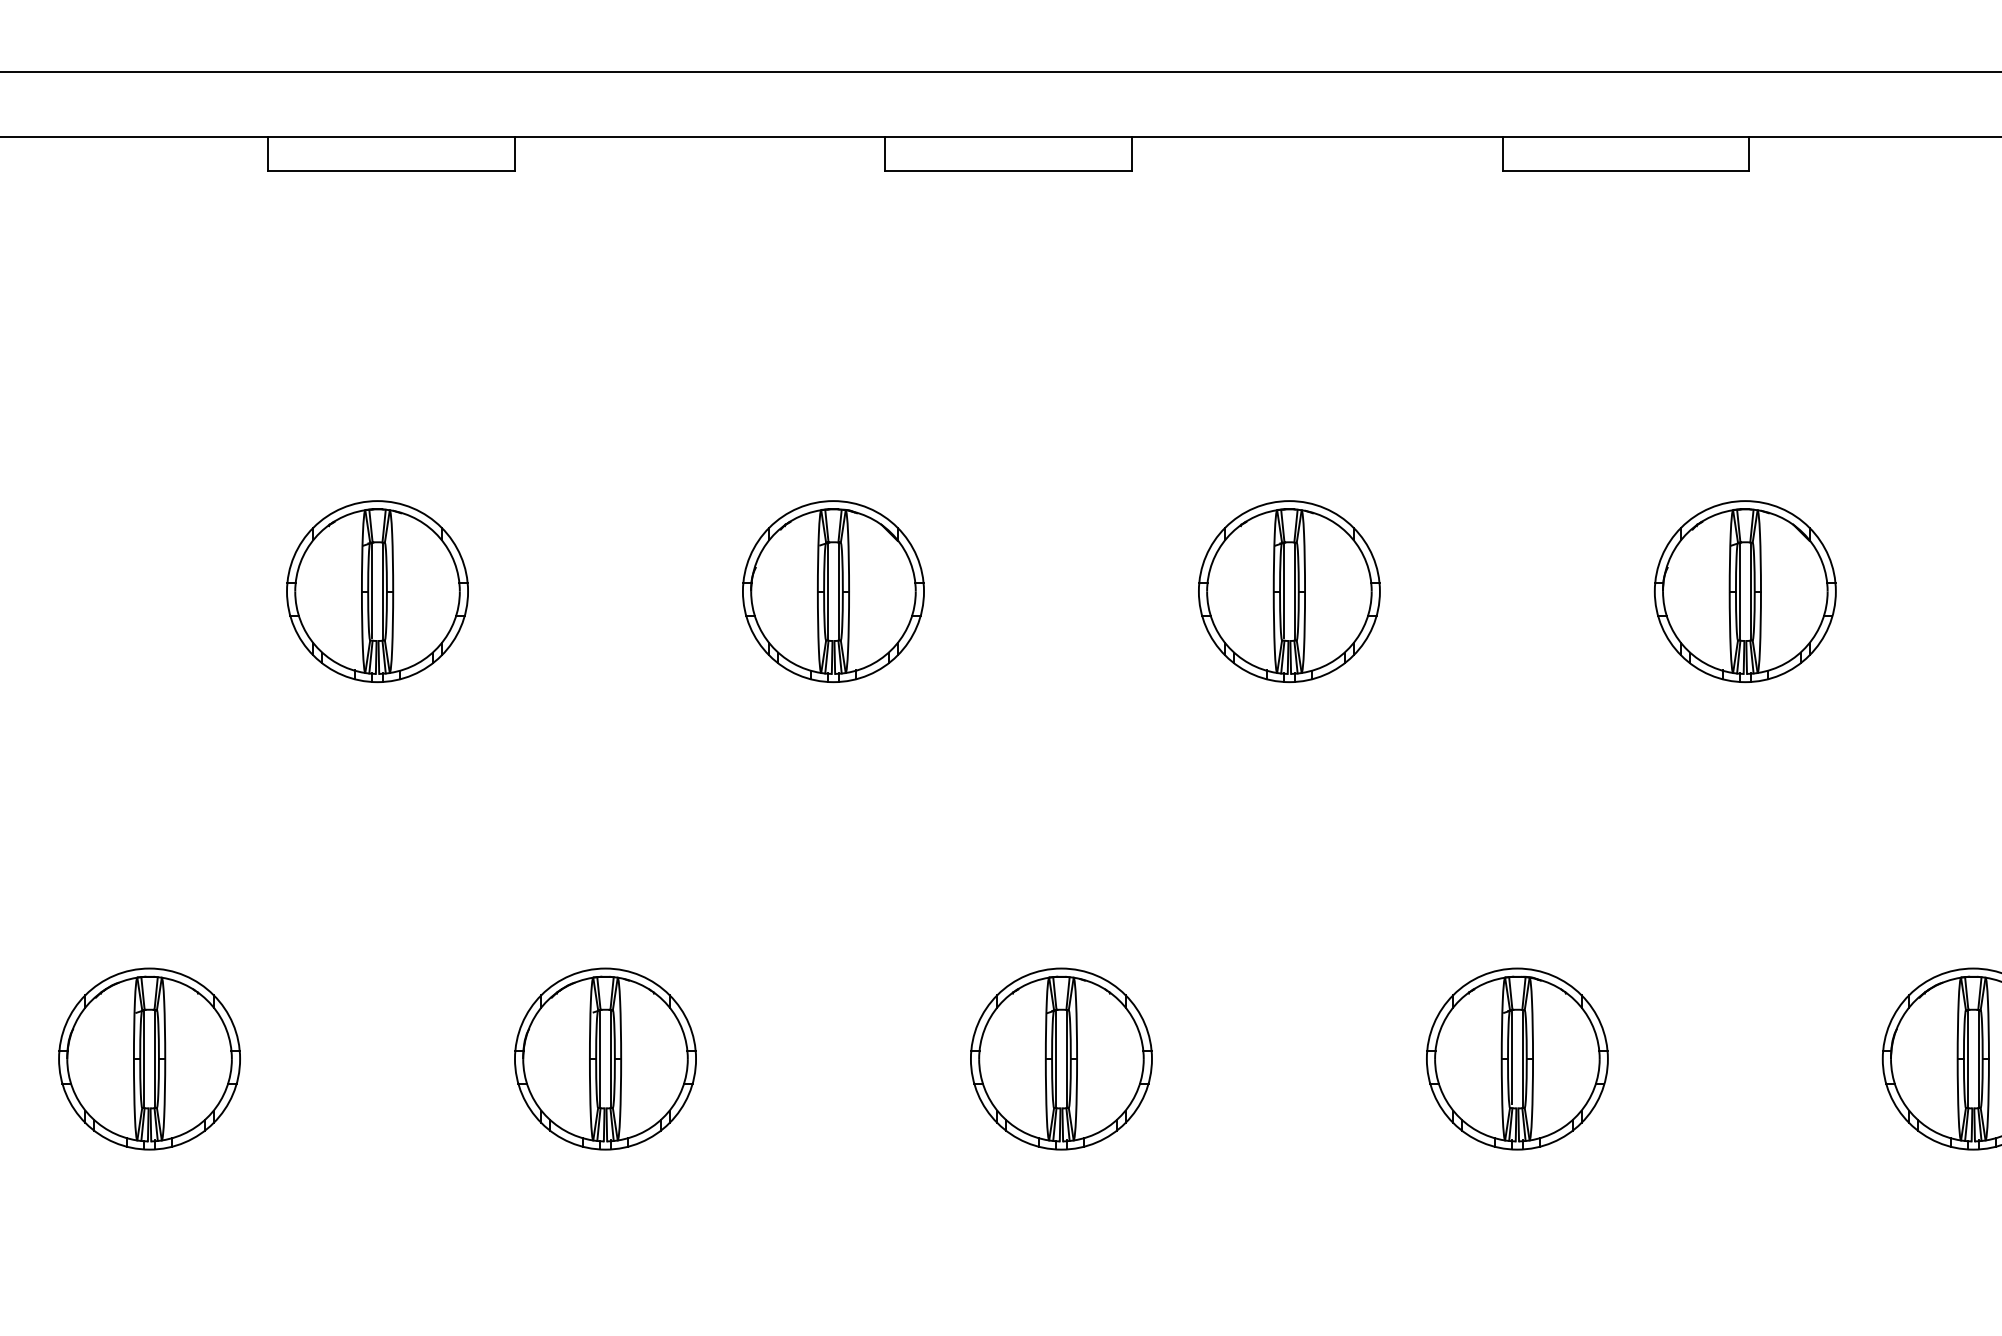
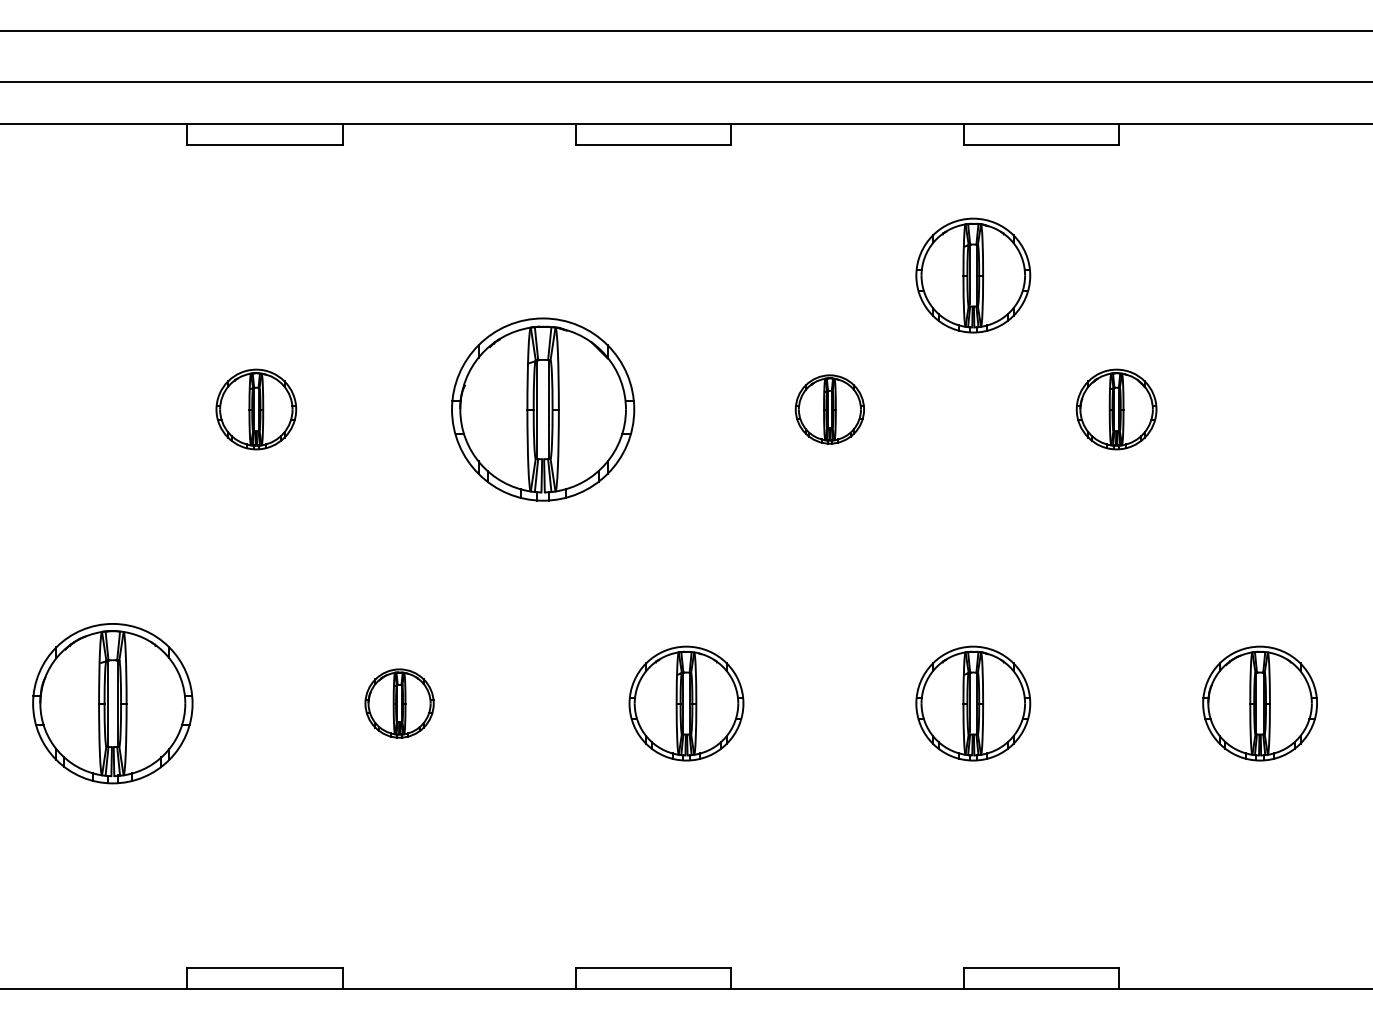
part: (1517, 378) -> (973, 275), added
part: (377, 591) -> (256, 409), size x0.7
part: (832, 591) -> (542, 409), size x1.6
part: (1288, 591) -> (829, 409), size x0.6
part: (1745, 591) -> (1116, 409), size x0.7
part: (148, 1058) -> (112, 703), size x1.4
part: (605, 1058) -> (399, 703), size x0.6

